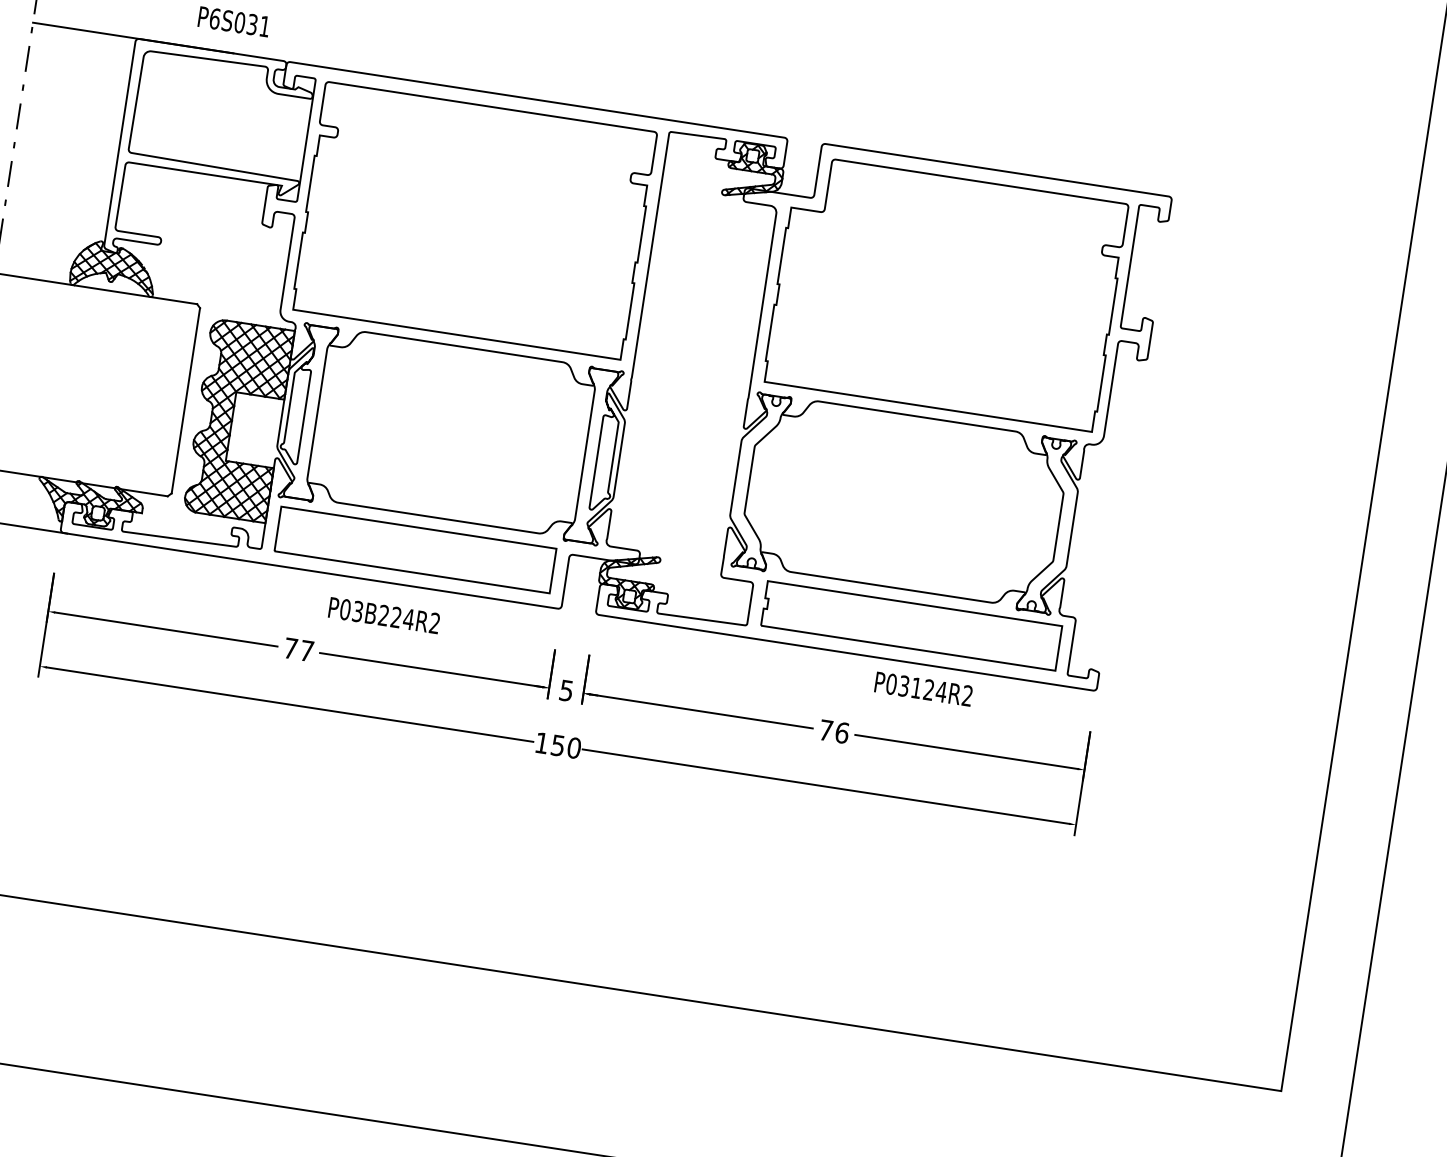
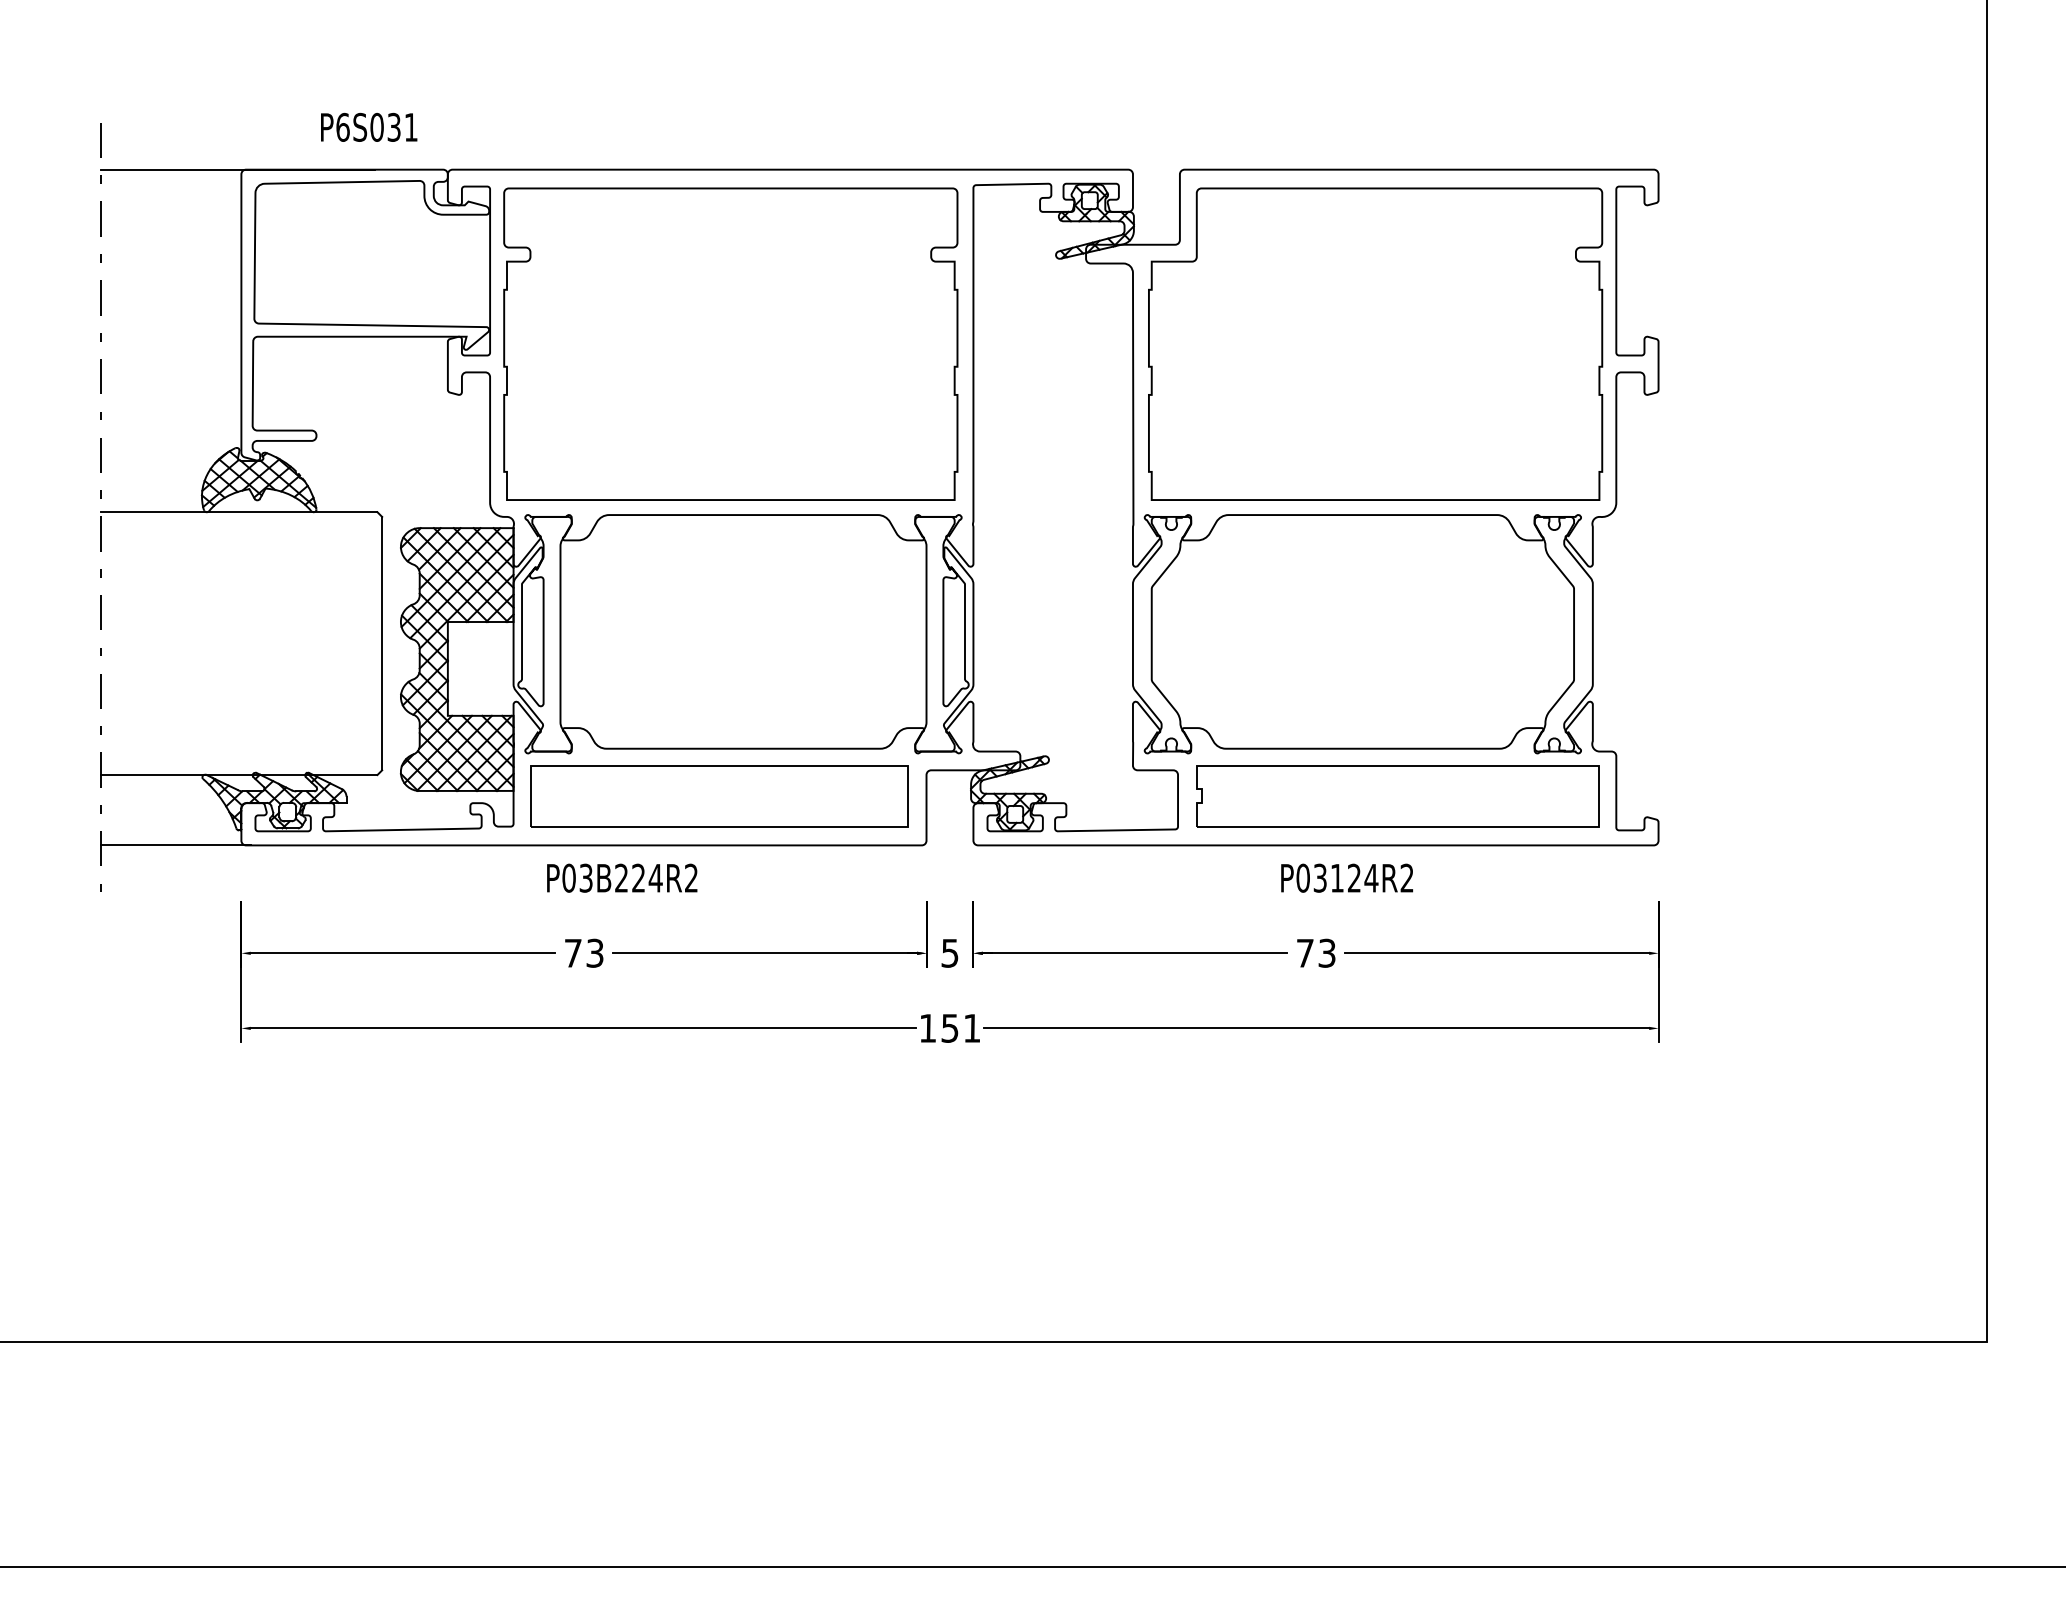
text: (384, 615) -> (622, 877), moved
text: (306, 650) -> (594, 952), 77 -> 73
text: (923, 688) -> (1346, 877), moved
text: (841, 732) -> (1326, 952), 76 -> 73
text: (573, 747) -> (971, 1027), 150 -> 151

